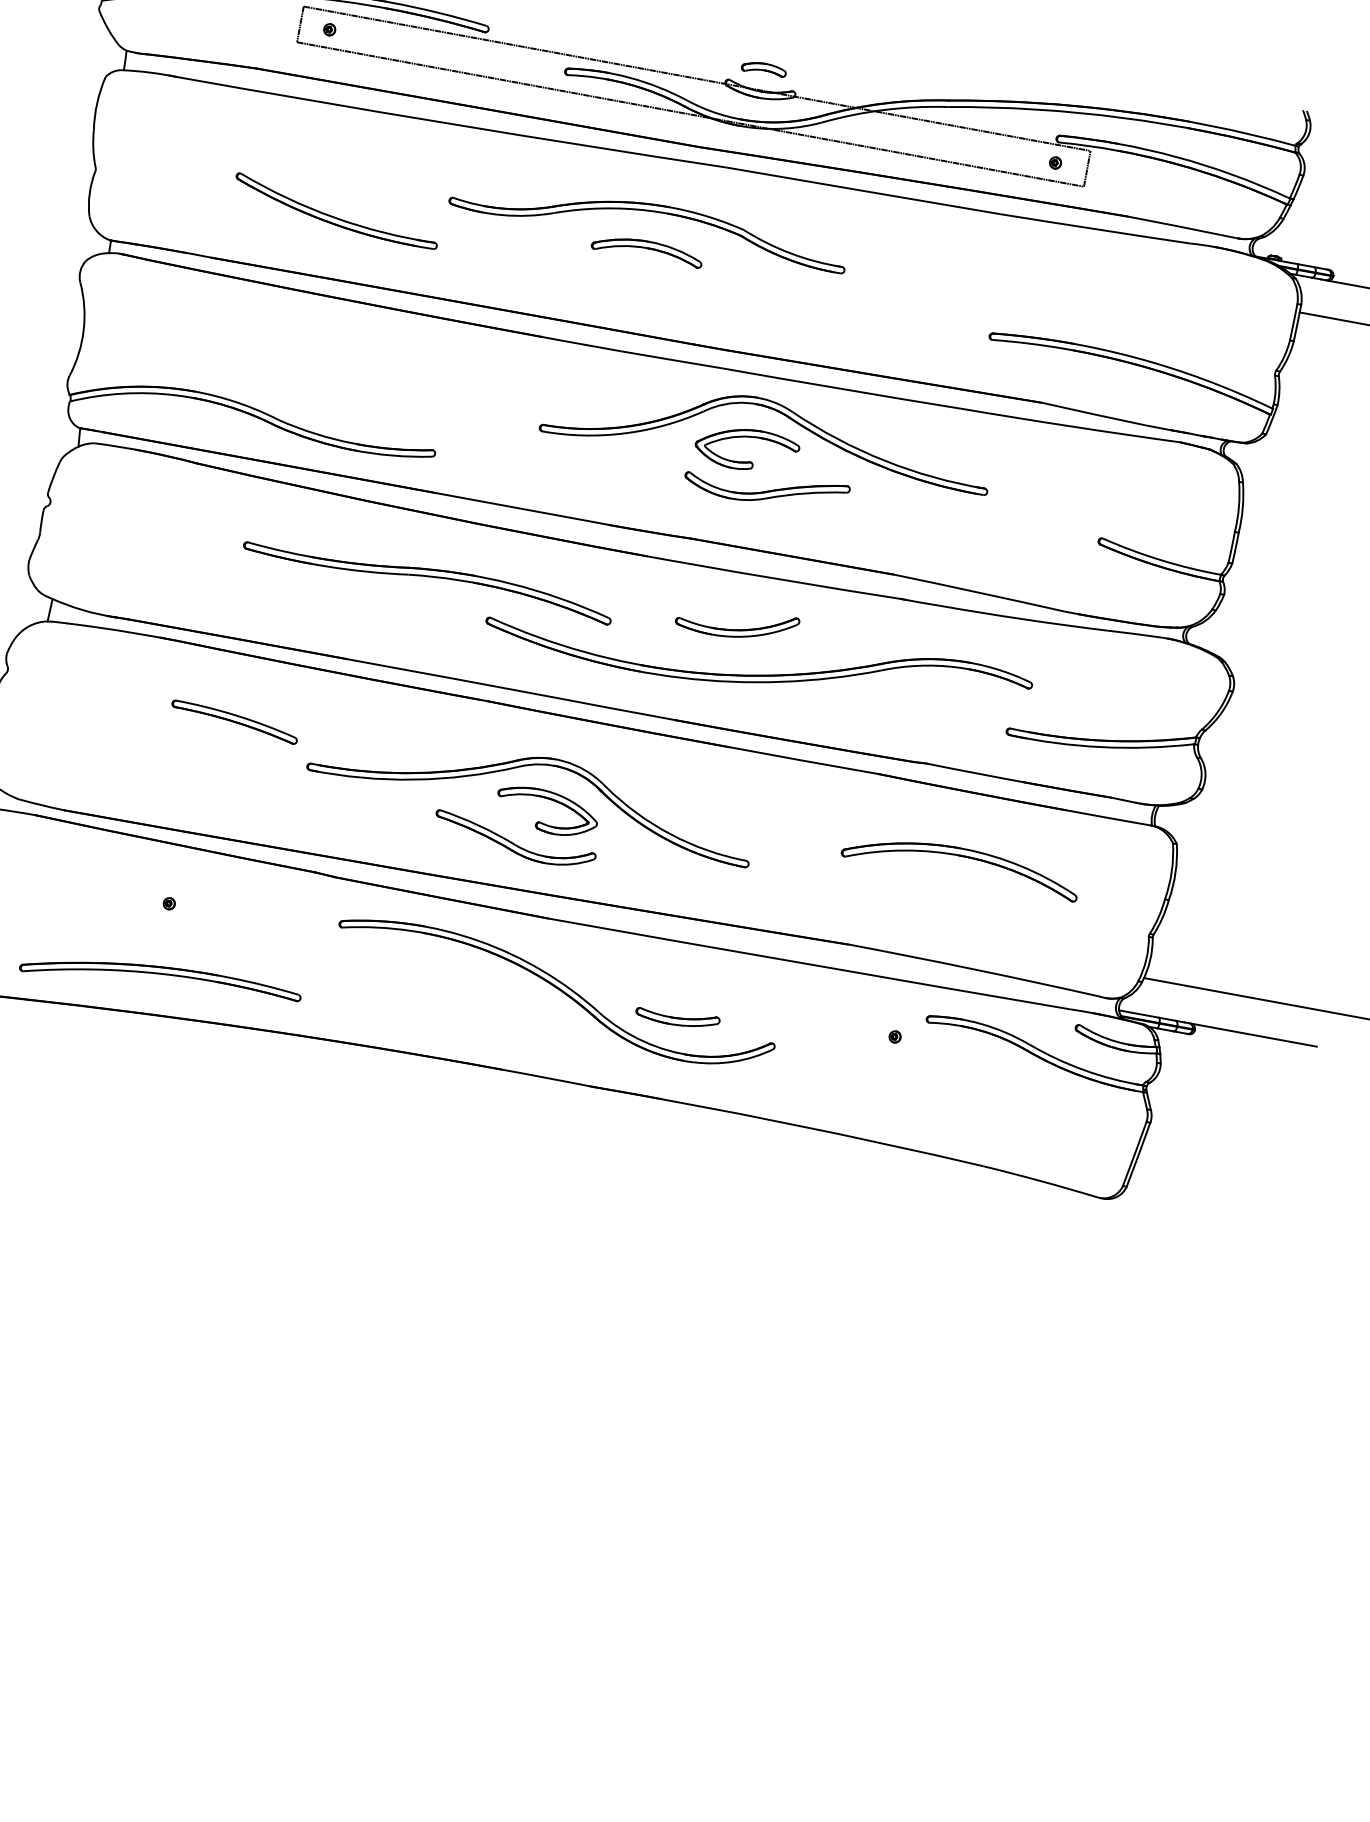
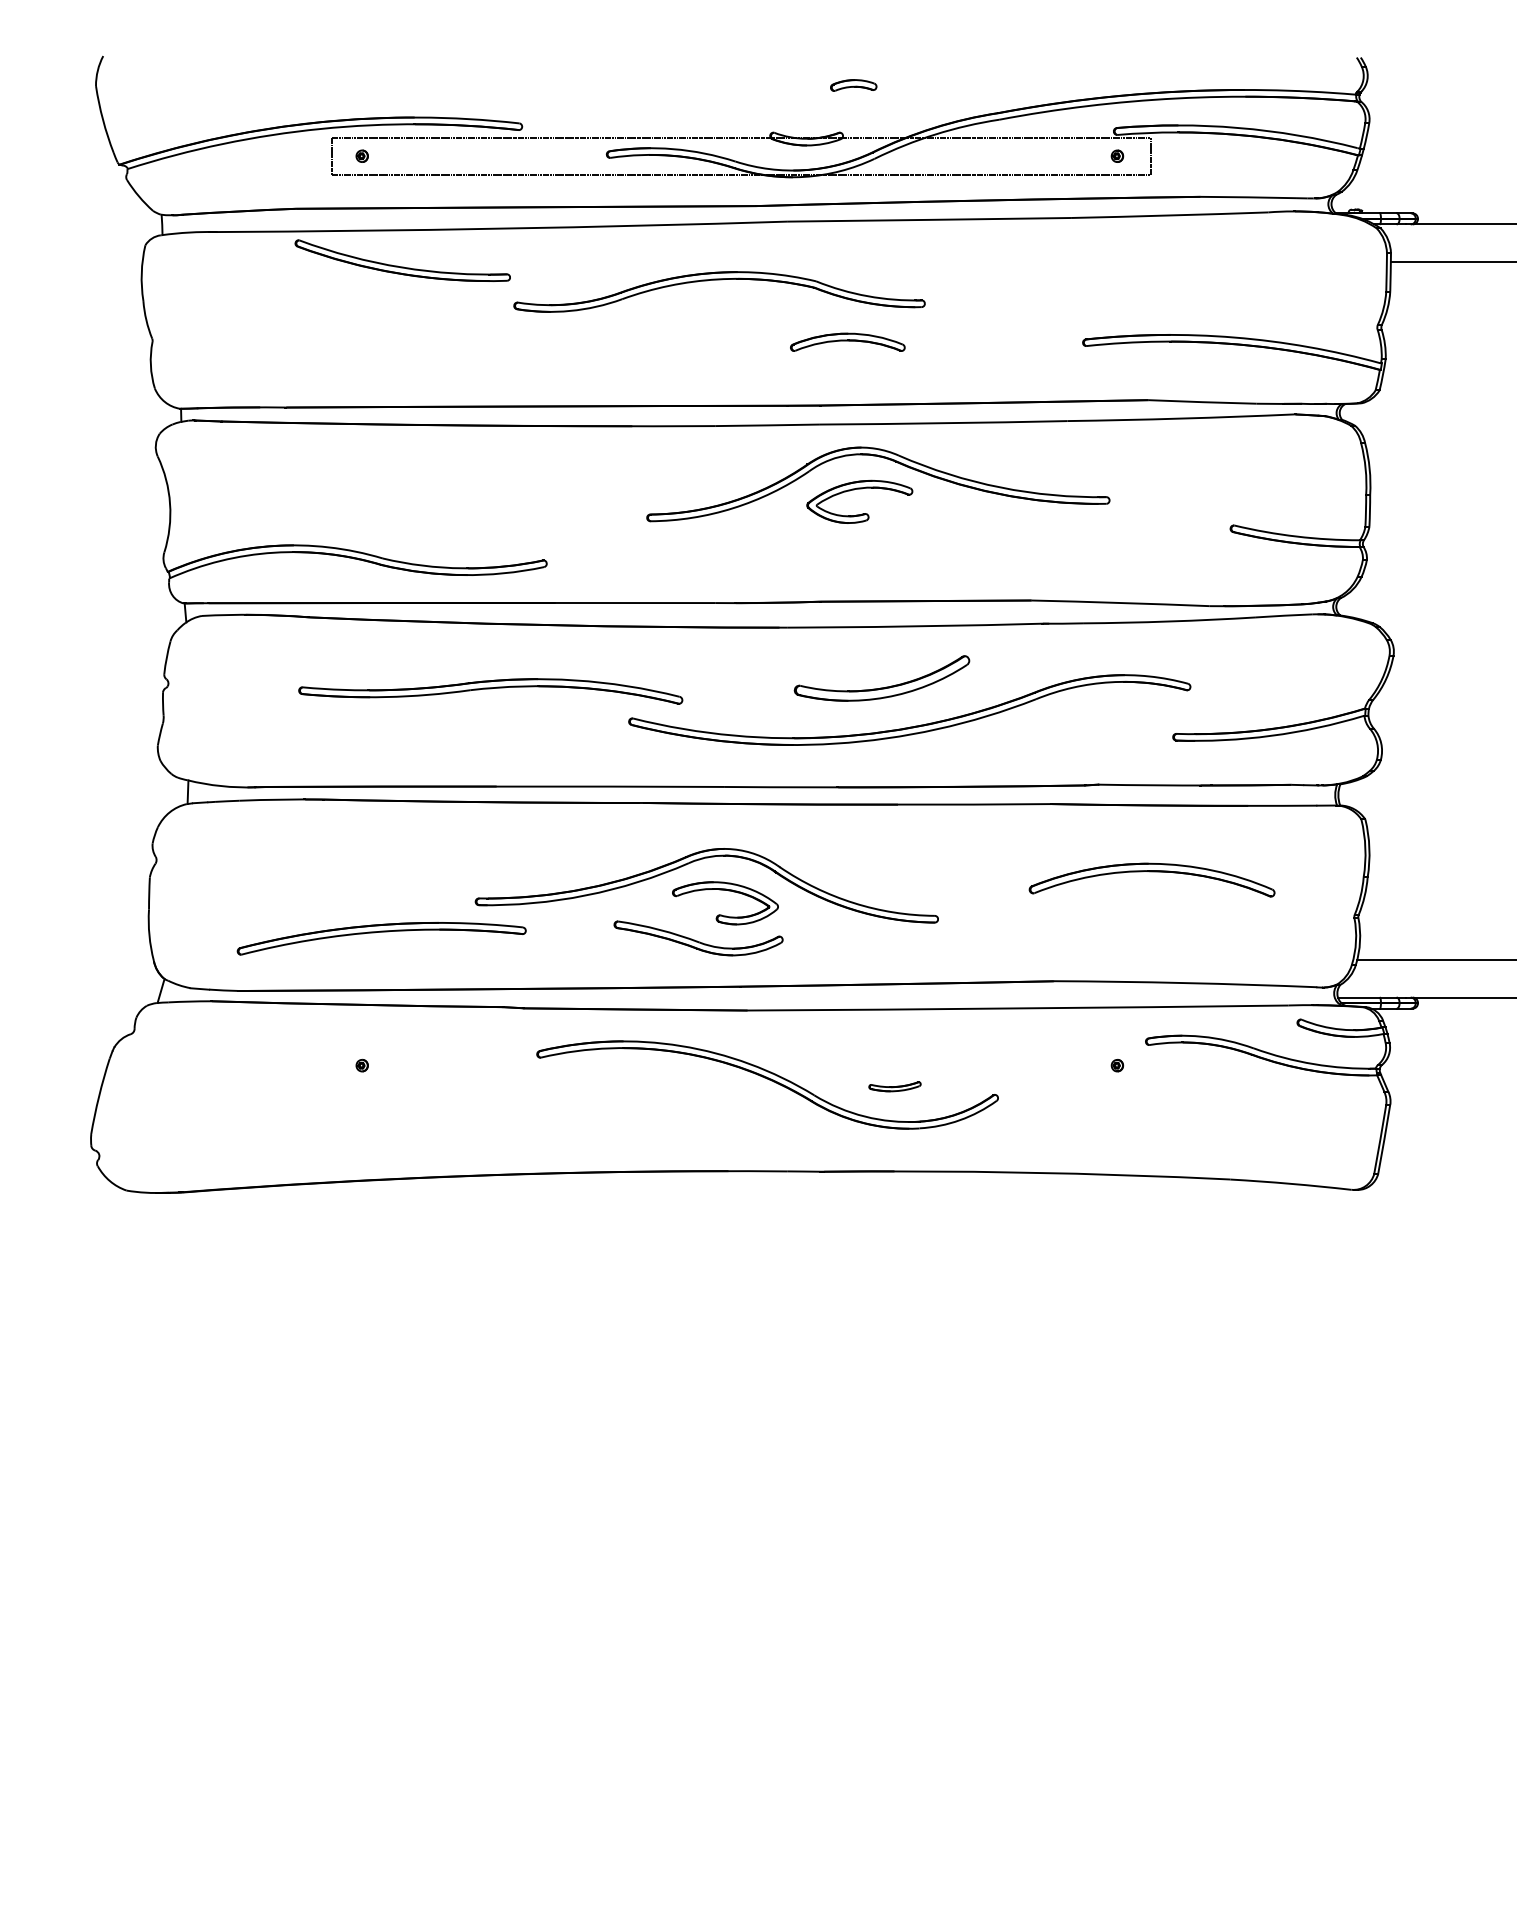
part: (763, 68) -> (853, 85), moved
part: (336, 211) -> (402, 260), moved
part: (647, 249) -> (847, 341), moved
part: (766, 487) -> (886, 536), removed
part: (427, 579) -> (490, 691), moved
part: (737, 623) -> (882, 678), size x1.4
part: (234, 721) -> (394, 870), removed
part: (160, 980) -> (381, 938), moved
part: (677, 1017) -> (894, 1086), size x0.6

